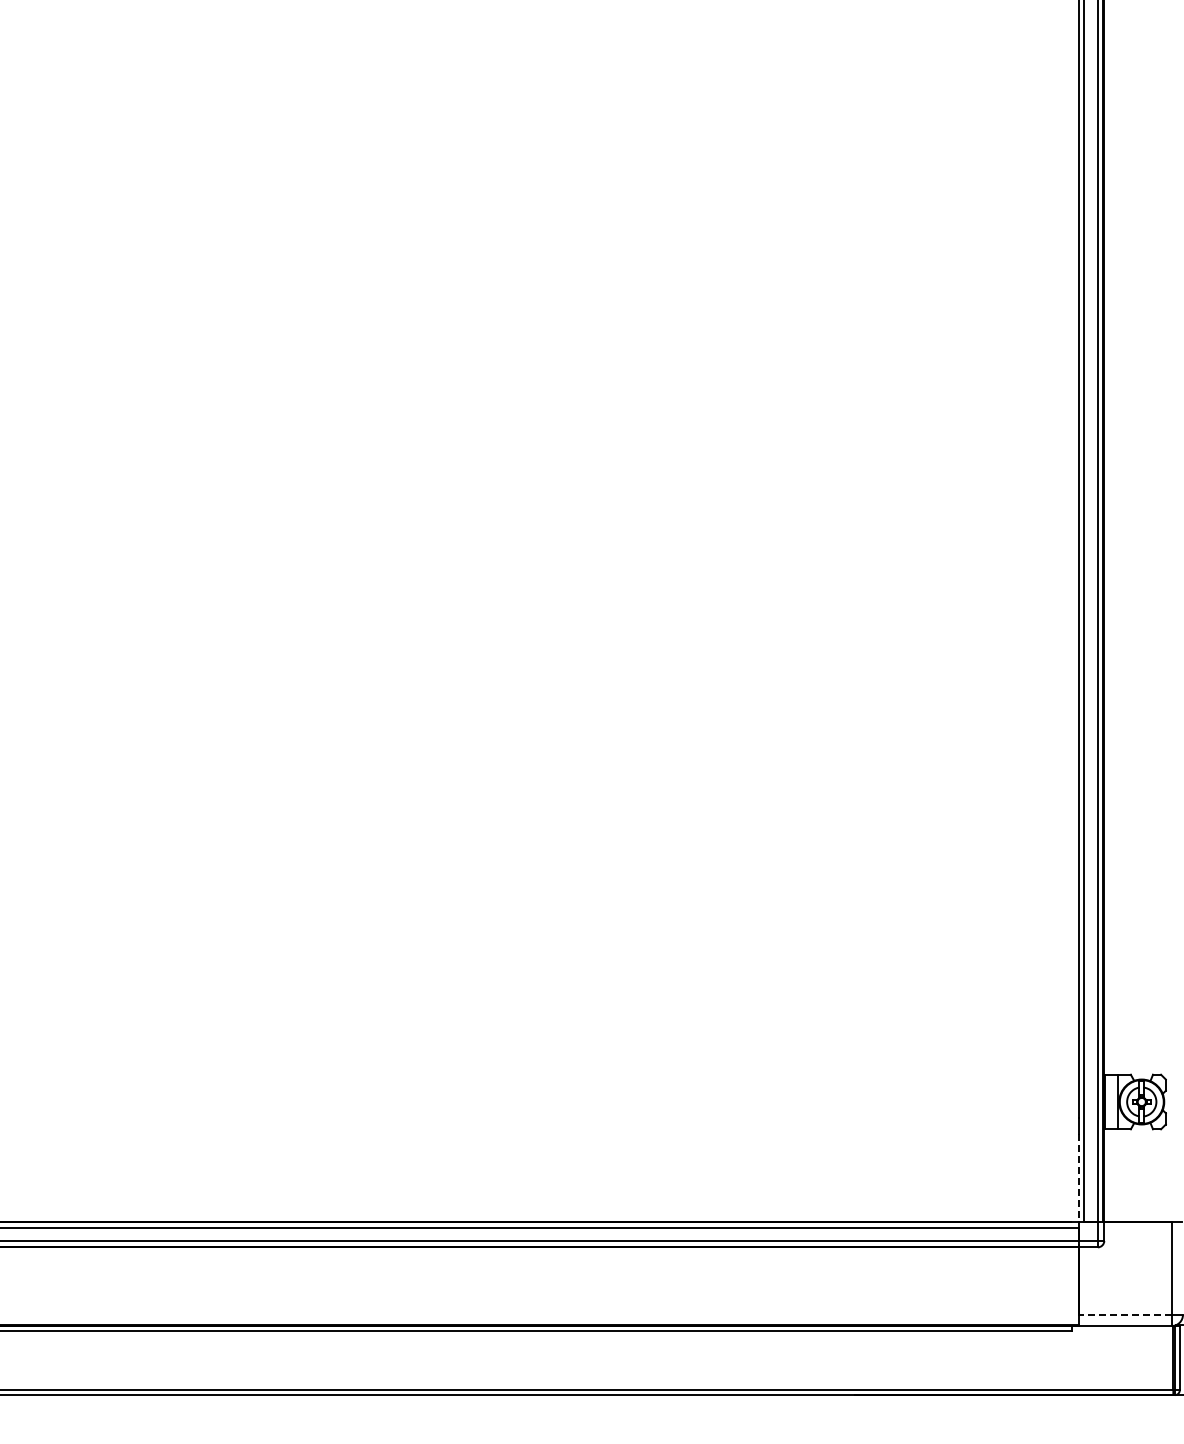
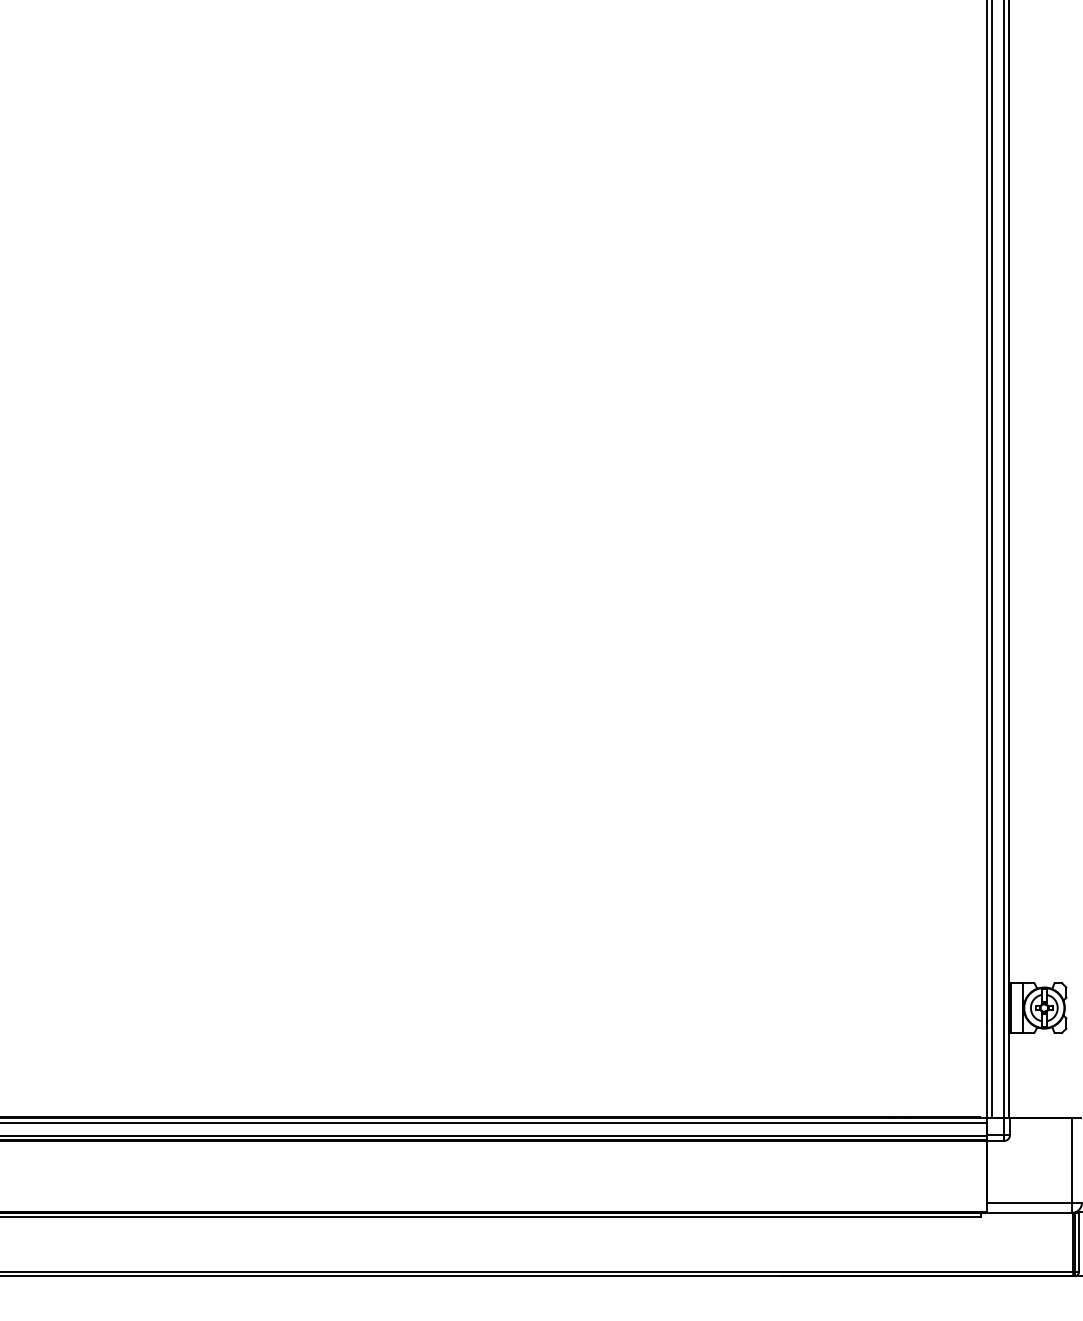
line: (1079, 1178) -> (987, 1078), dashed -> solid
line: (1125, 1314) -> (1029, 1202), dashed -> solid

